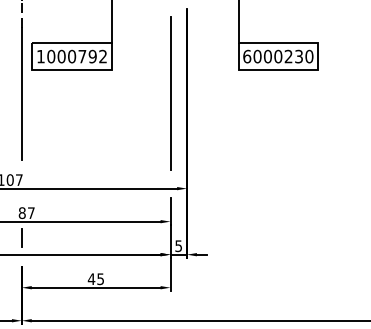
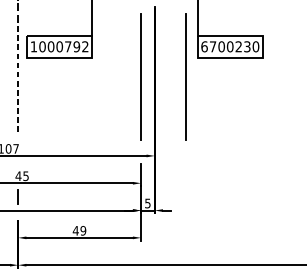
text: (257, 56) -> (213, 46), 6000230 -> 6700230
line: (21, 93) -> (17, 77), solid -> dashed
line: (224, 93) -> (185, 77), added
text: (26, 213) -> (22, 176), 87 -> 45
text: (100, 278) -> (83, 230), 45 -> 49

